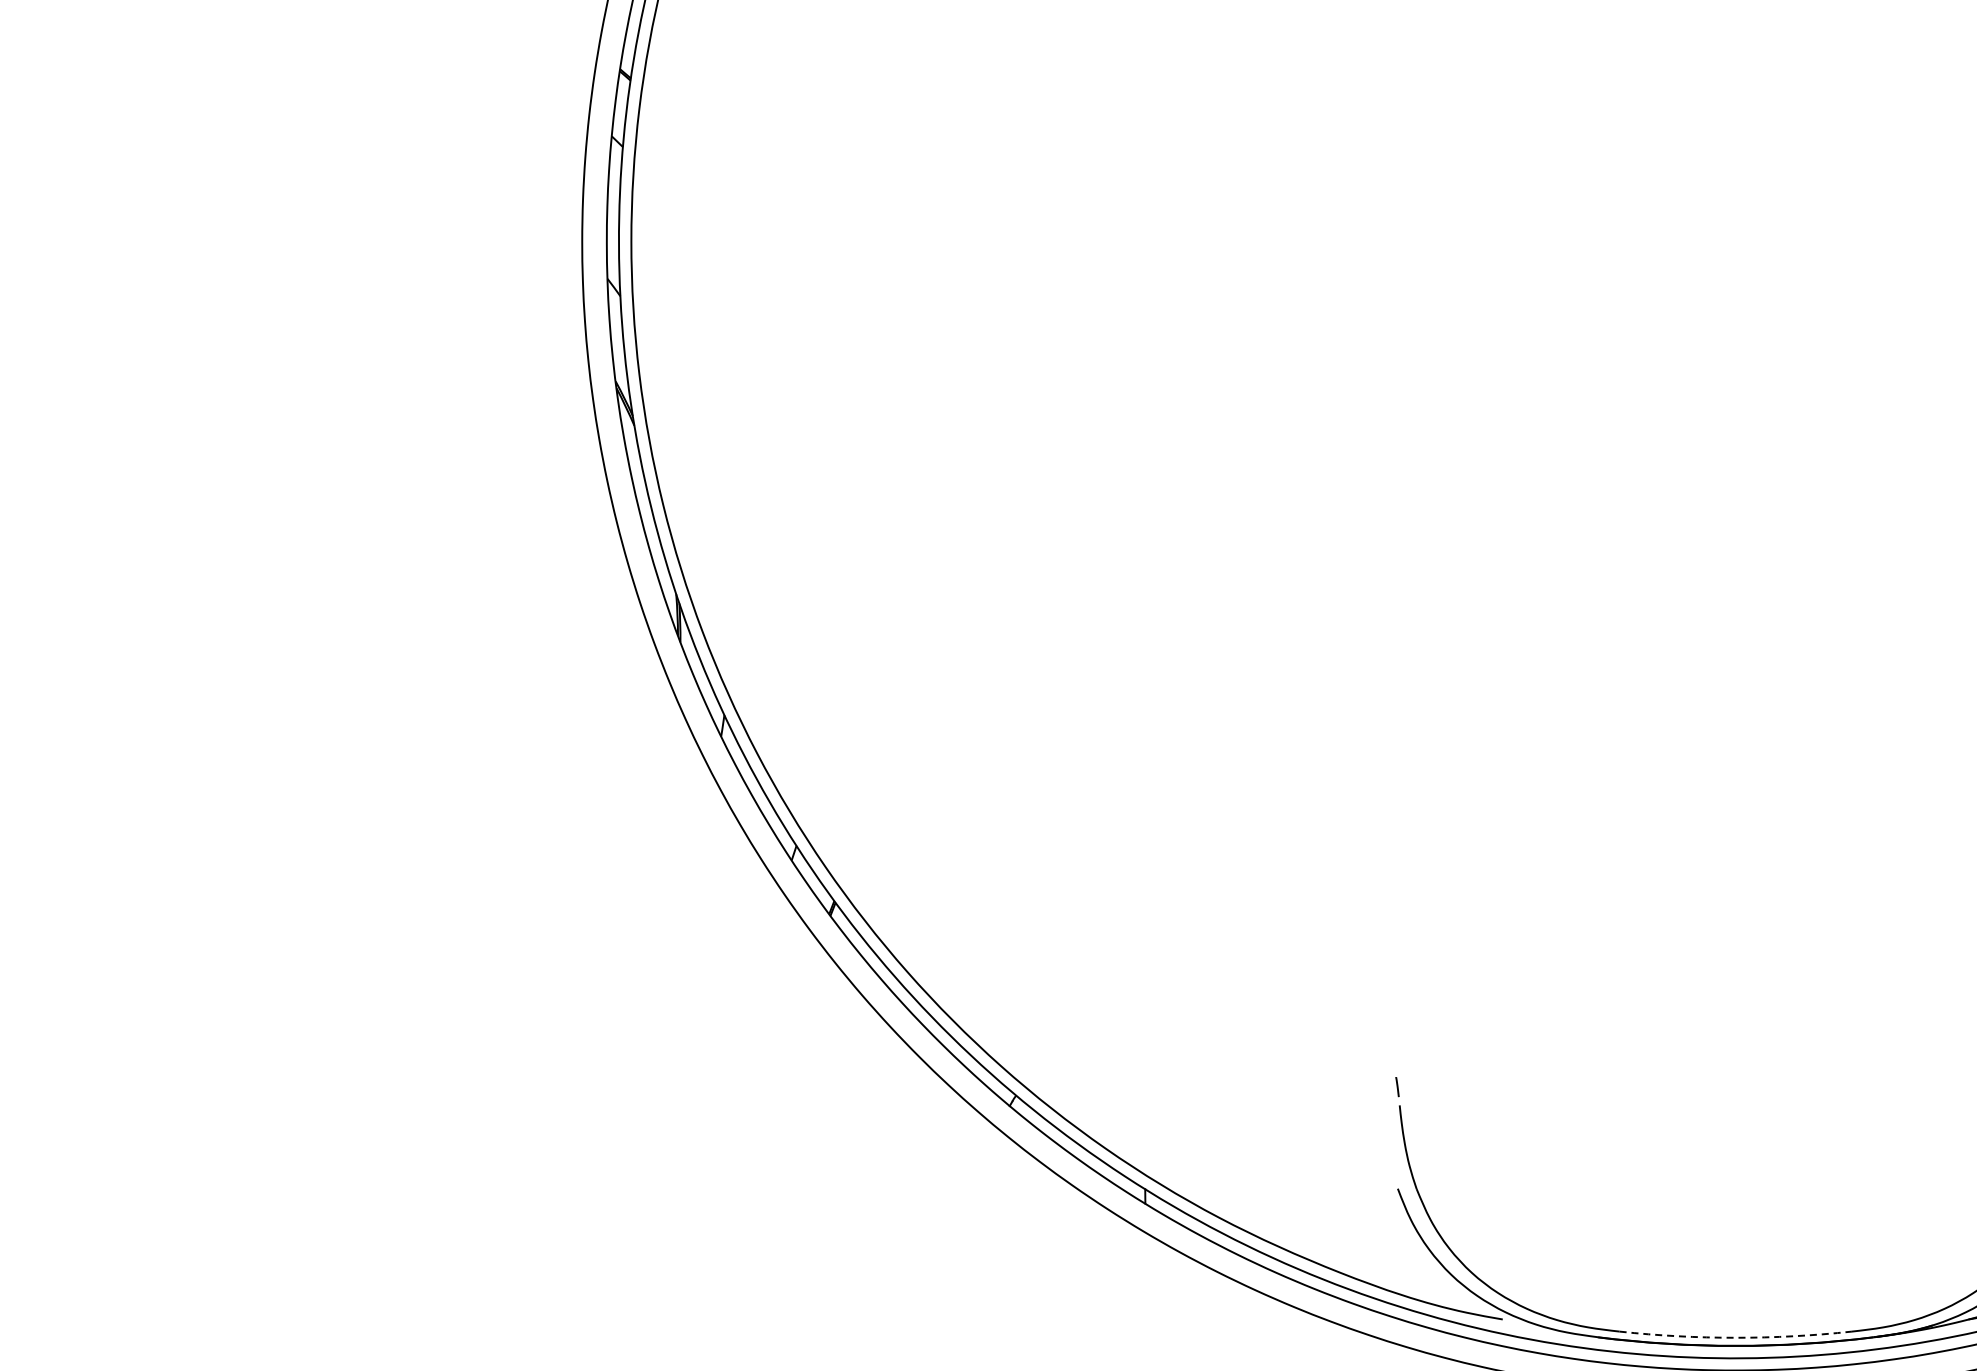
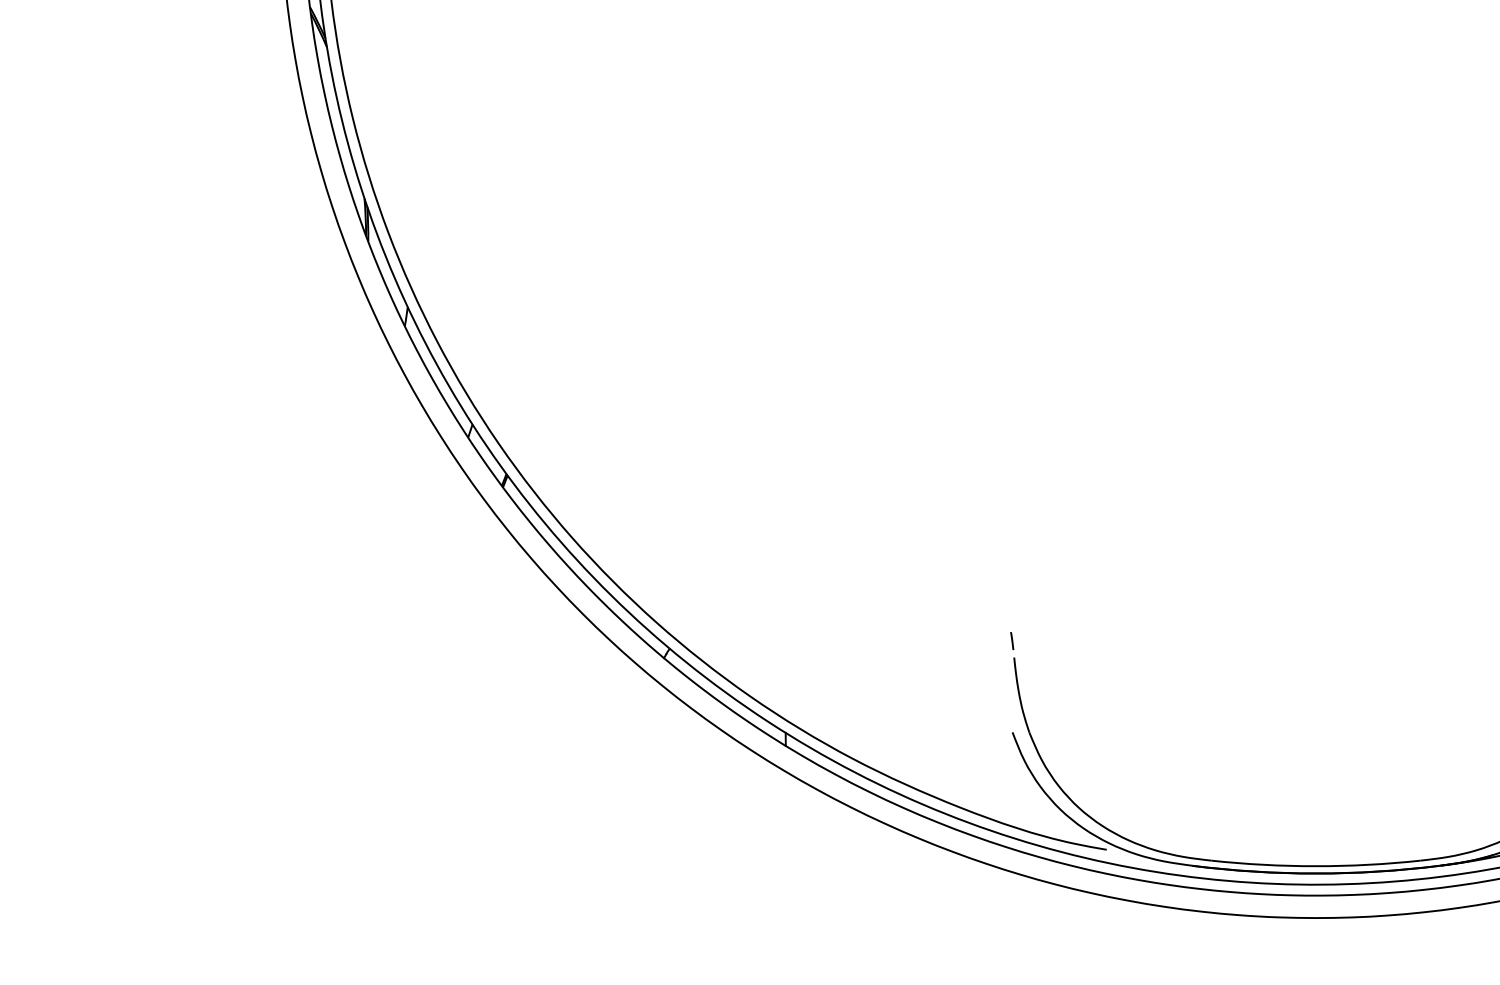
arc: (1735, 1337) -> (1315, 865), dashed -> solid

